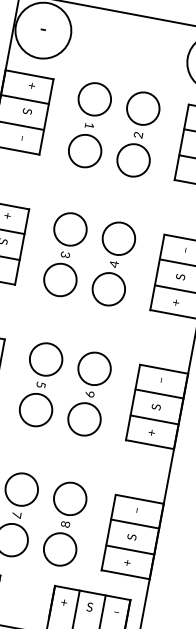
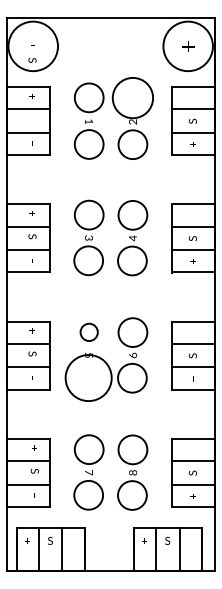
circle: (142, 107) -> (132, 97), size x1.4
text: (27, 111) -> (32, 60), moved
circle: (45, 359) -> (88, 332), size x0.6
circle: (35, 409) -> (88, 377), size x1.6

